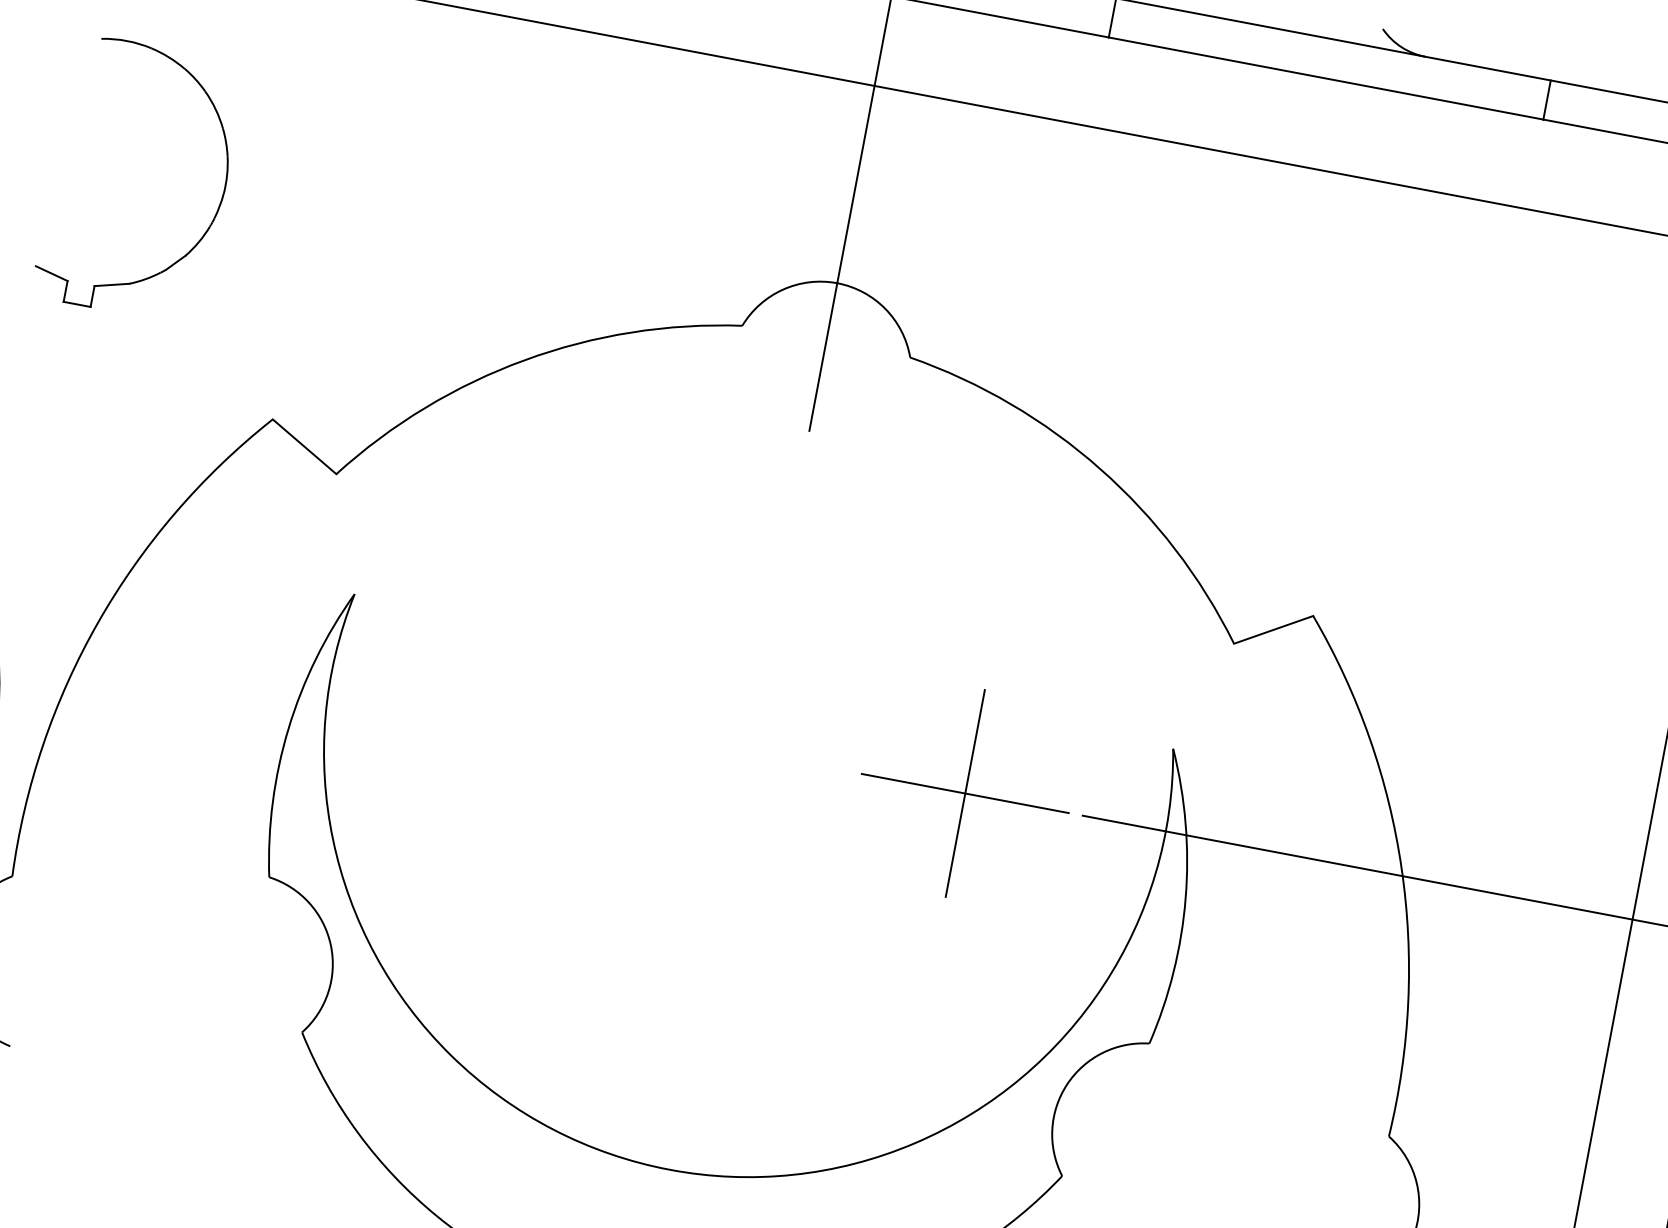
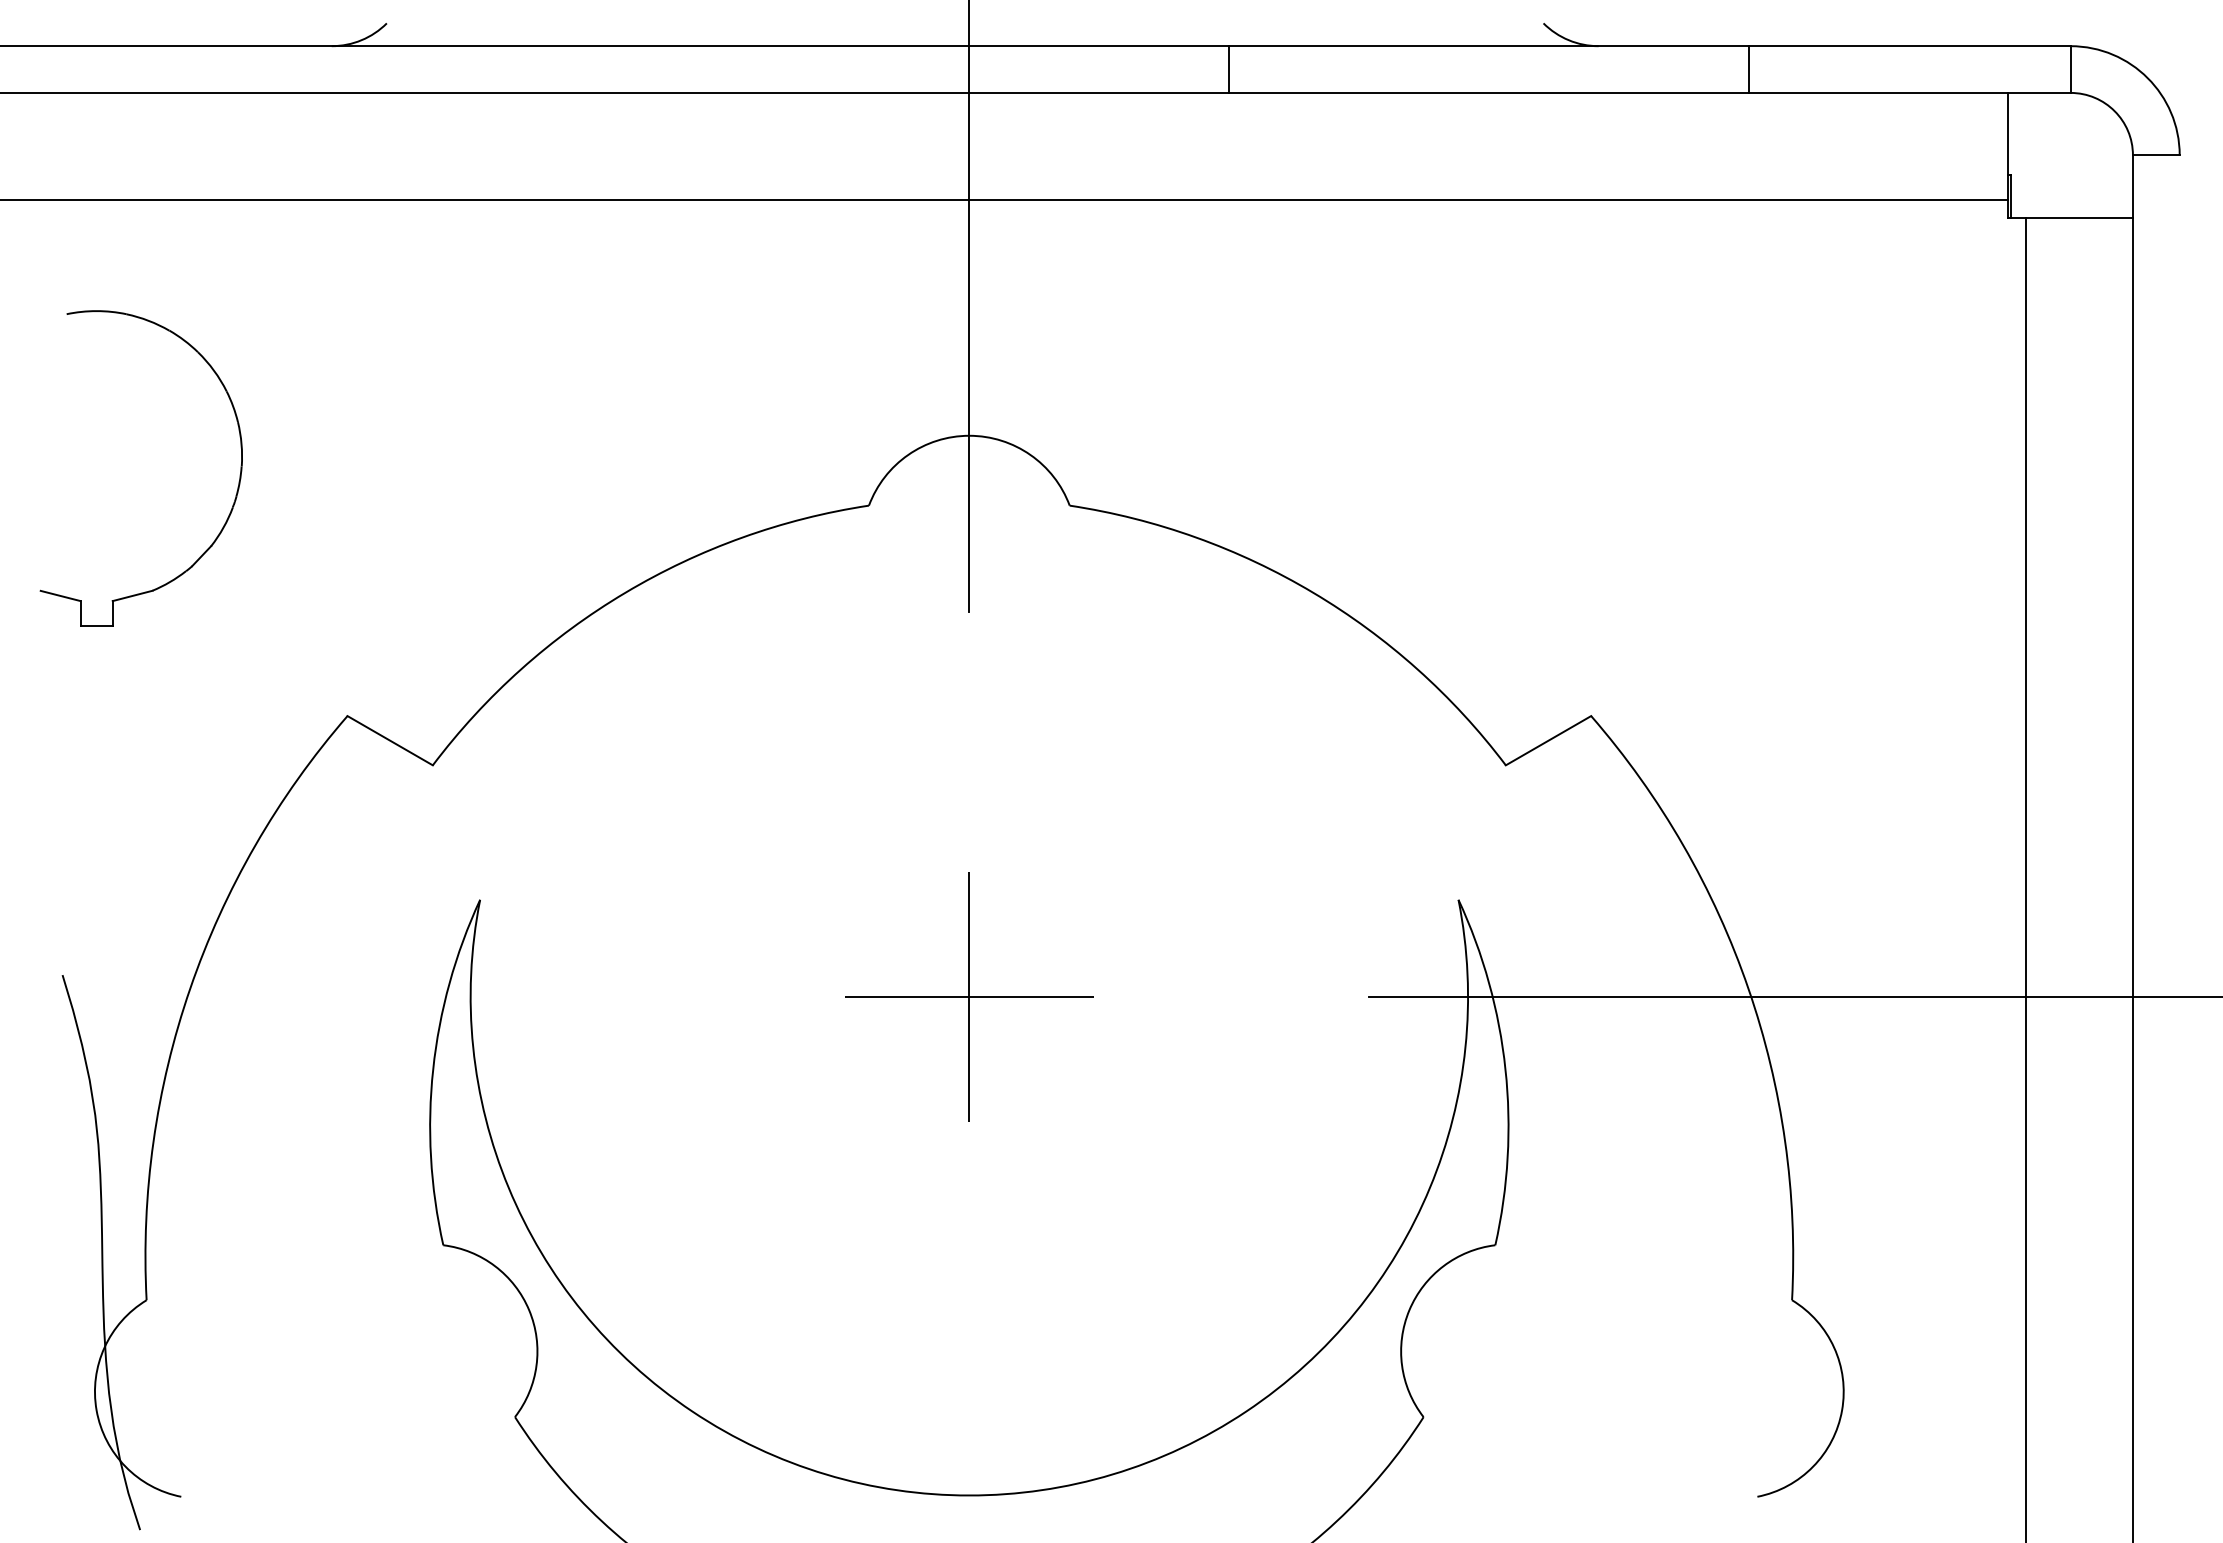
part: (965, 793) -> (969, 996), moved

